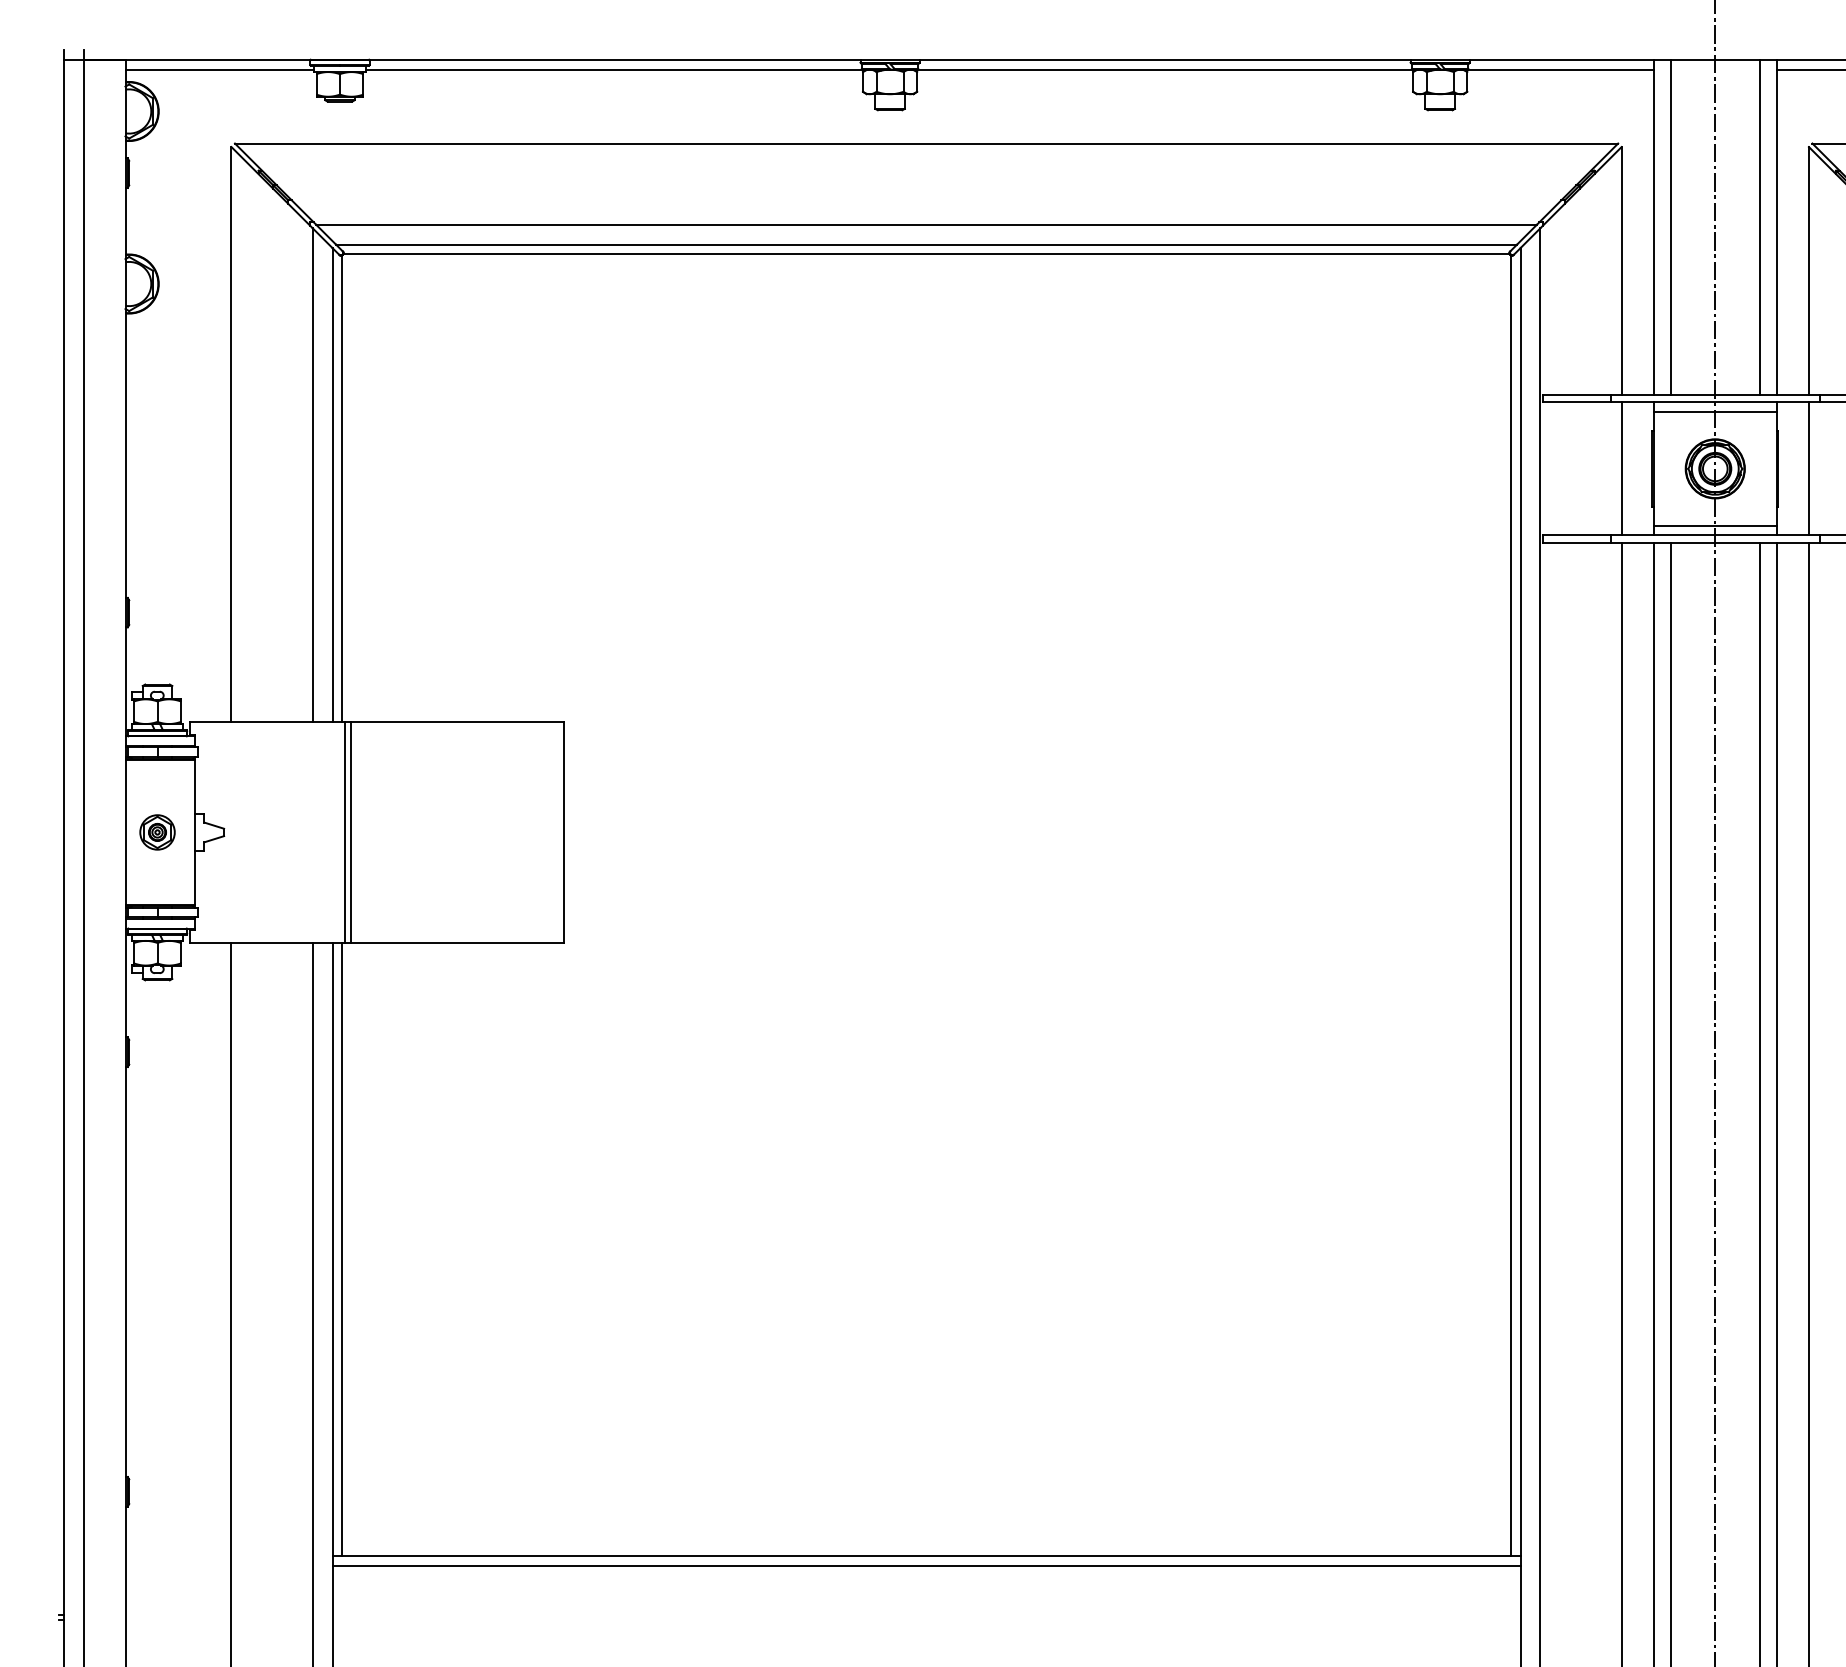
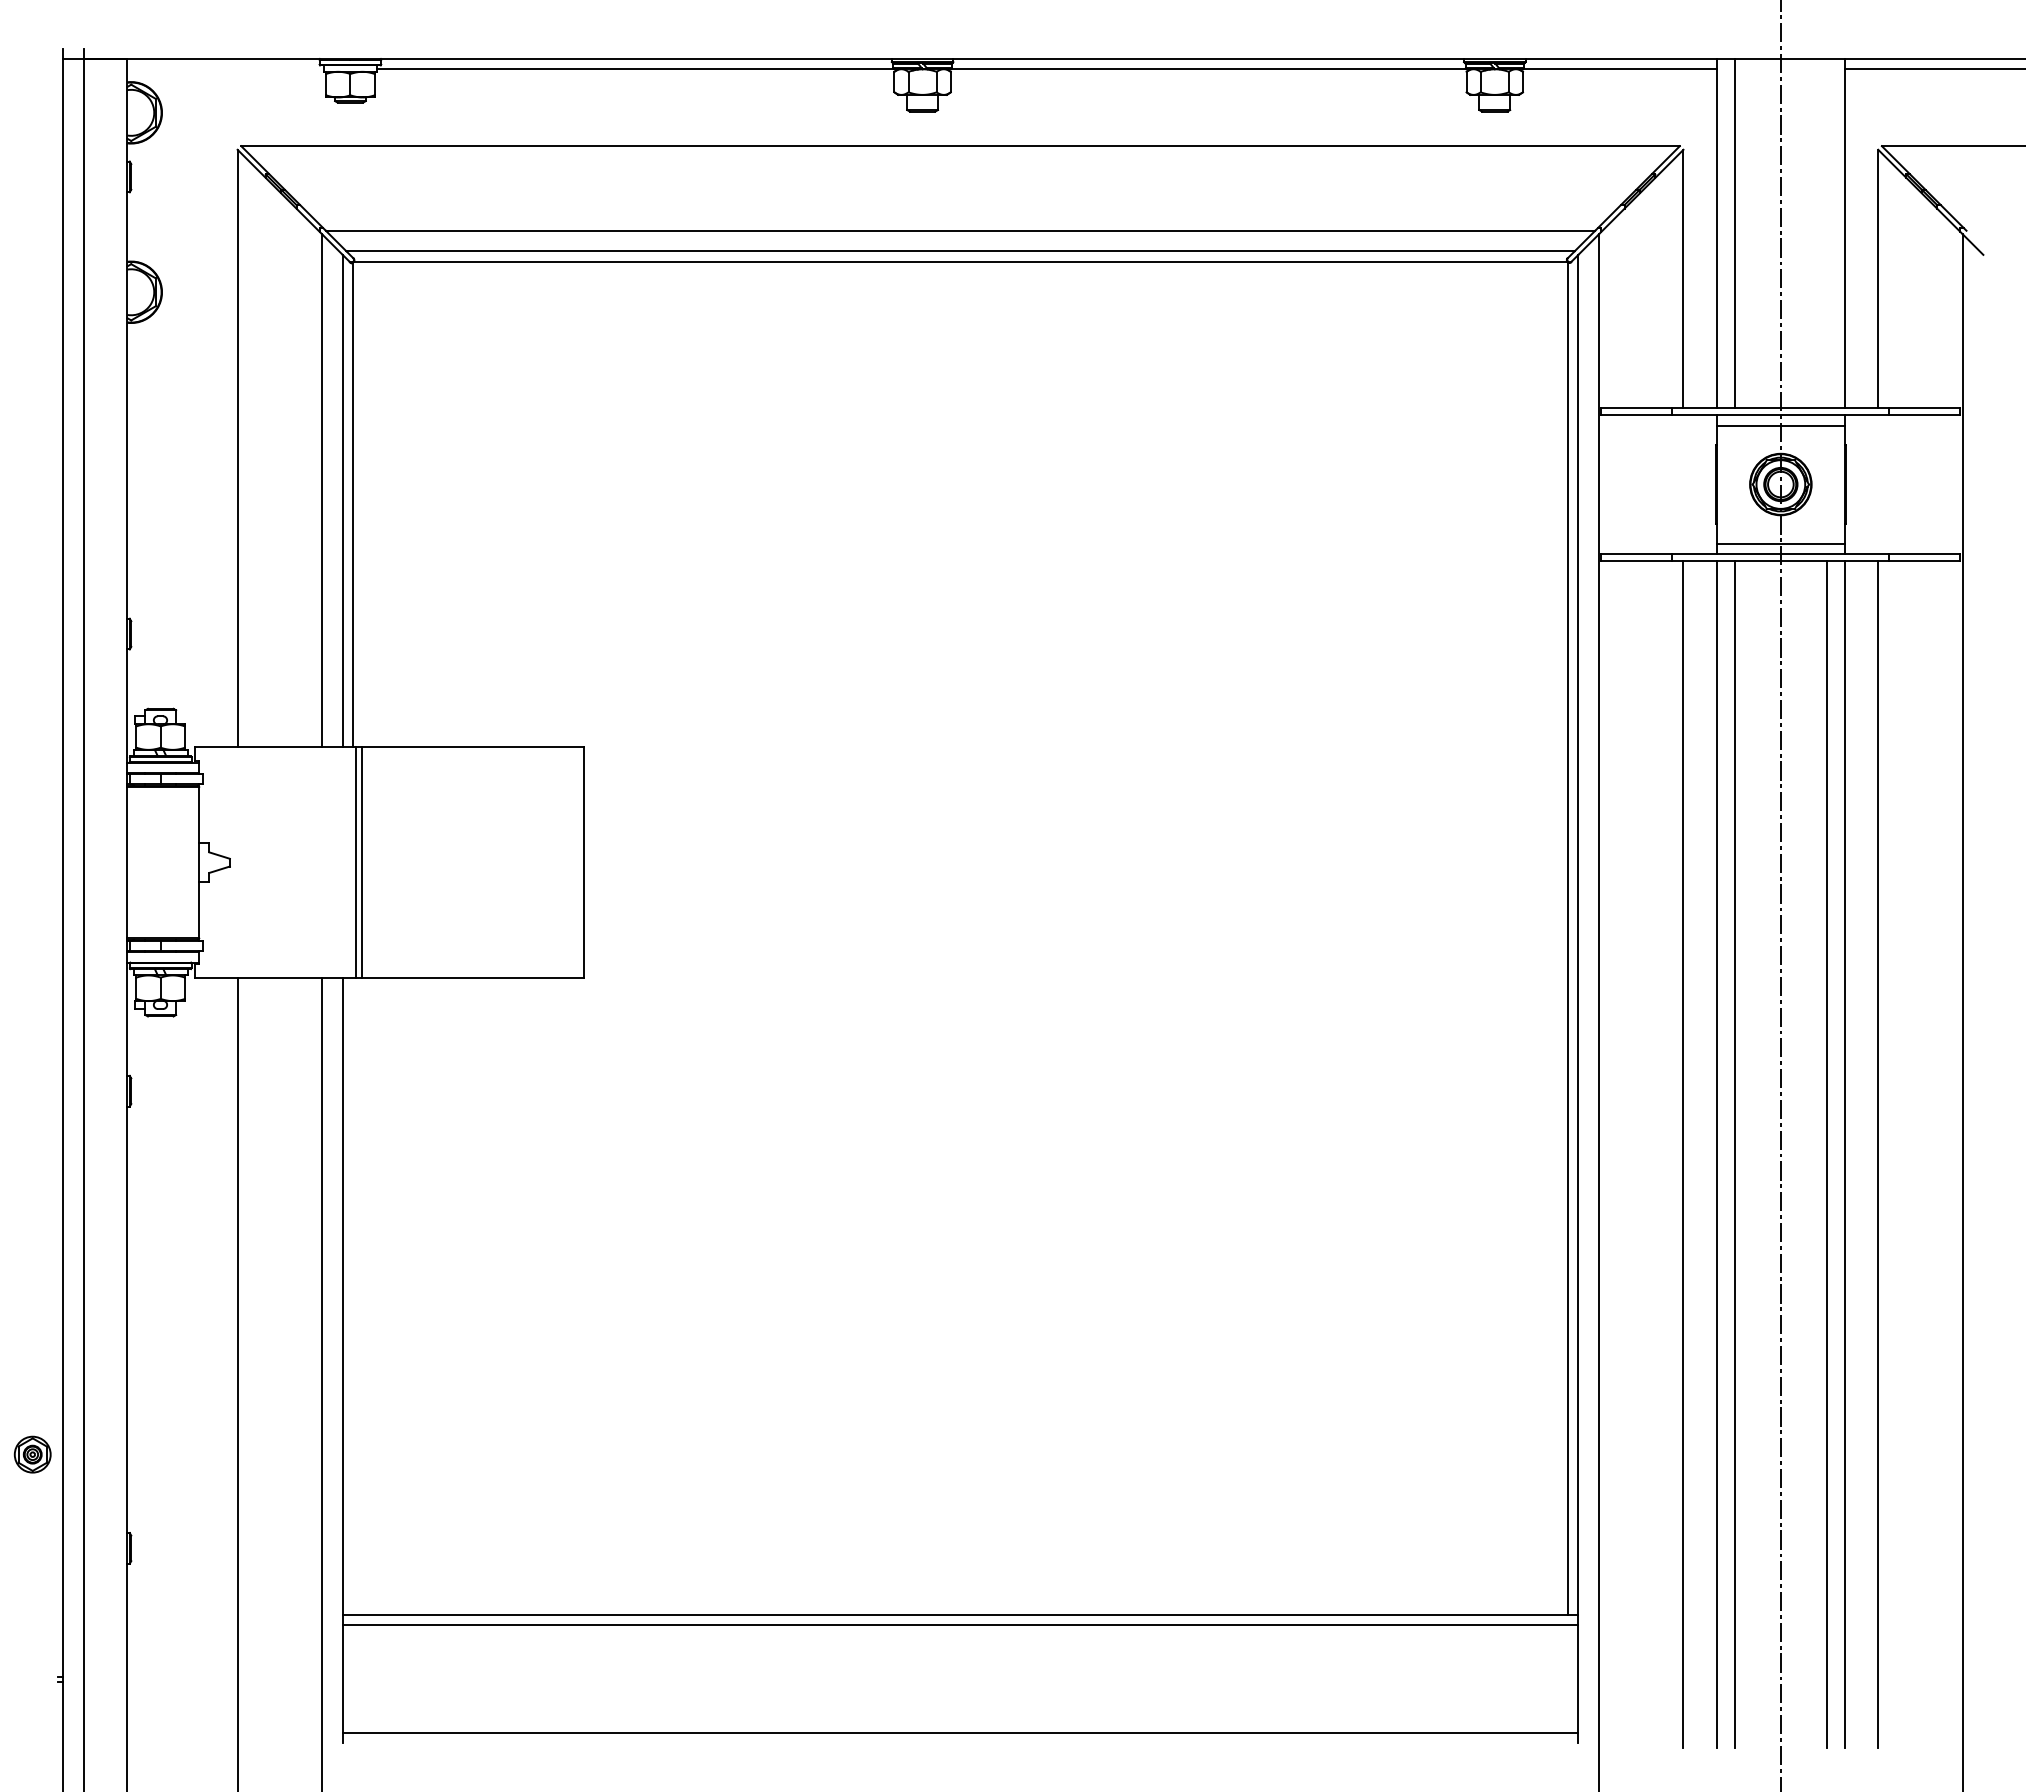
line: (219, 69) -> (225, 69), removed
line: (1760, 227) -> (1827, 233), removed
line: (1621, 468) -> (1683, 484), removed
line: (1809, 468) -> (1878, 484), removed
part: (157, 832) -> (32, 1454), moved
line: (342, 1249) -> (353, 1296), removed

